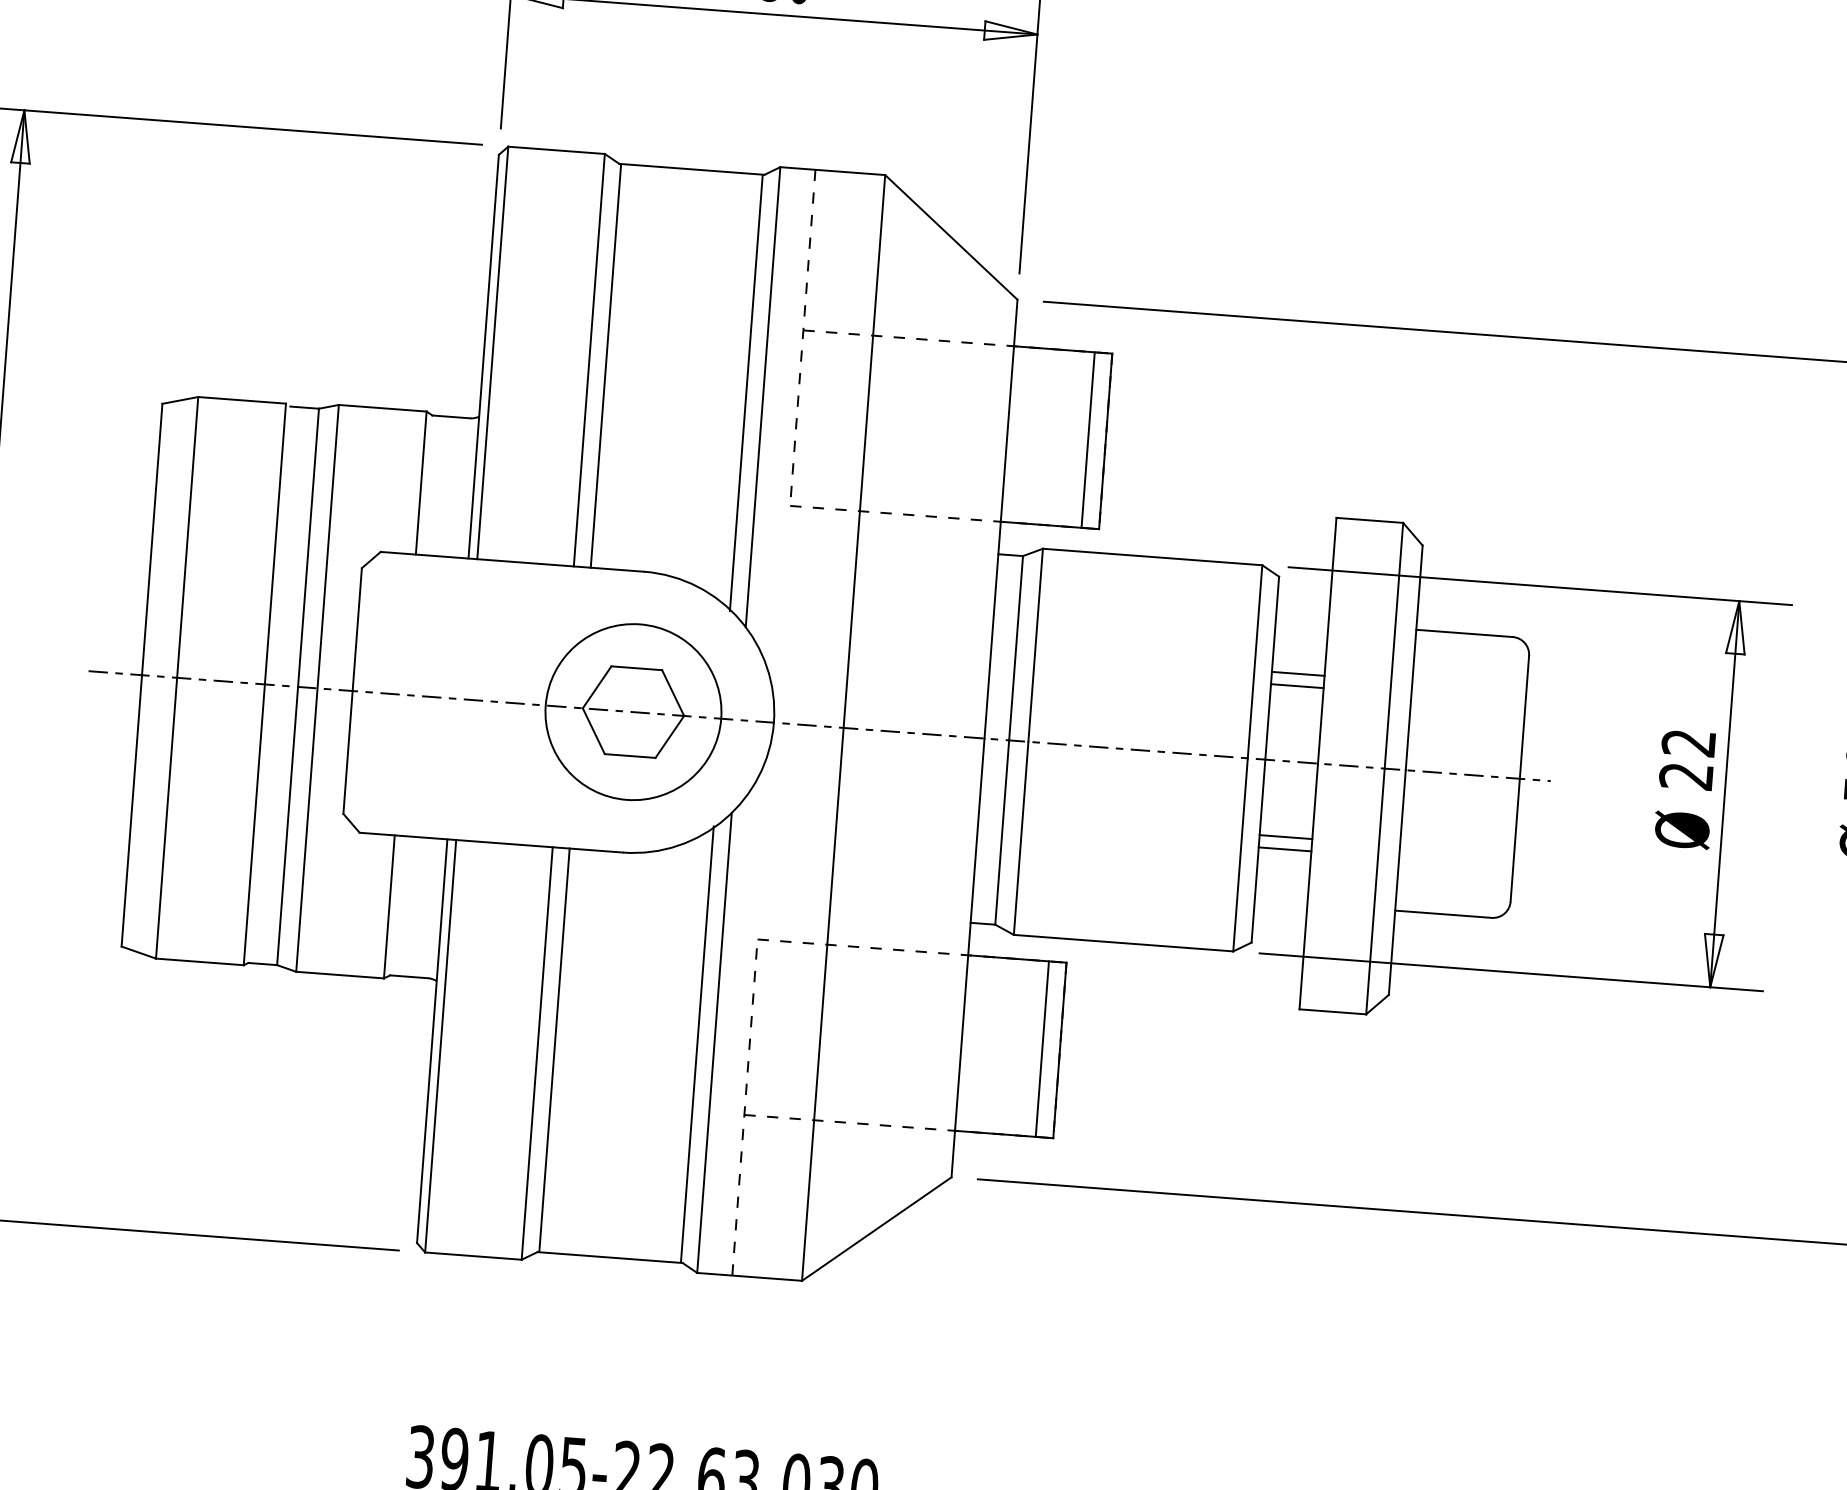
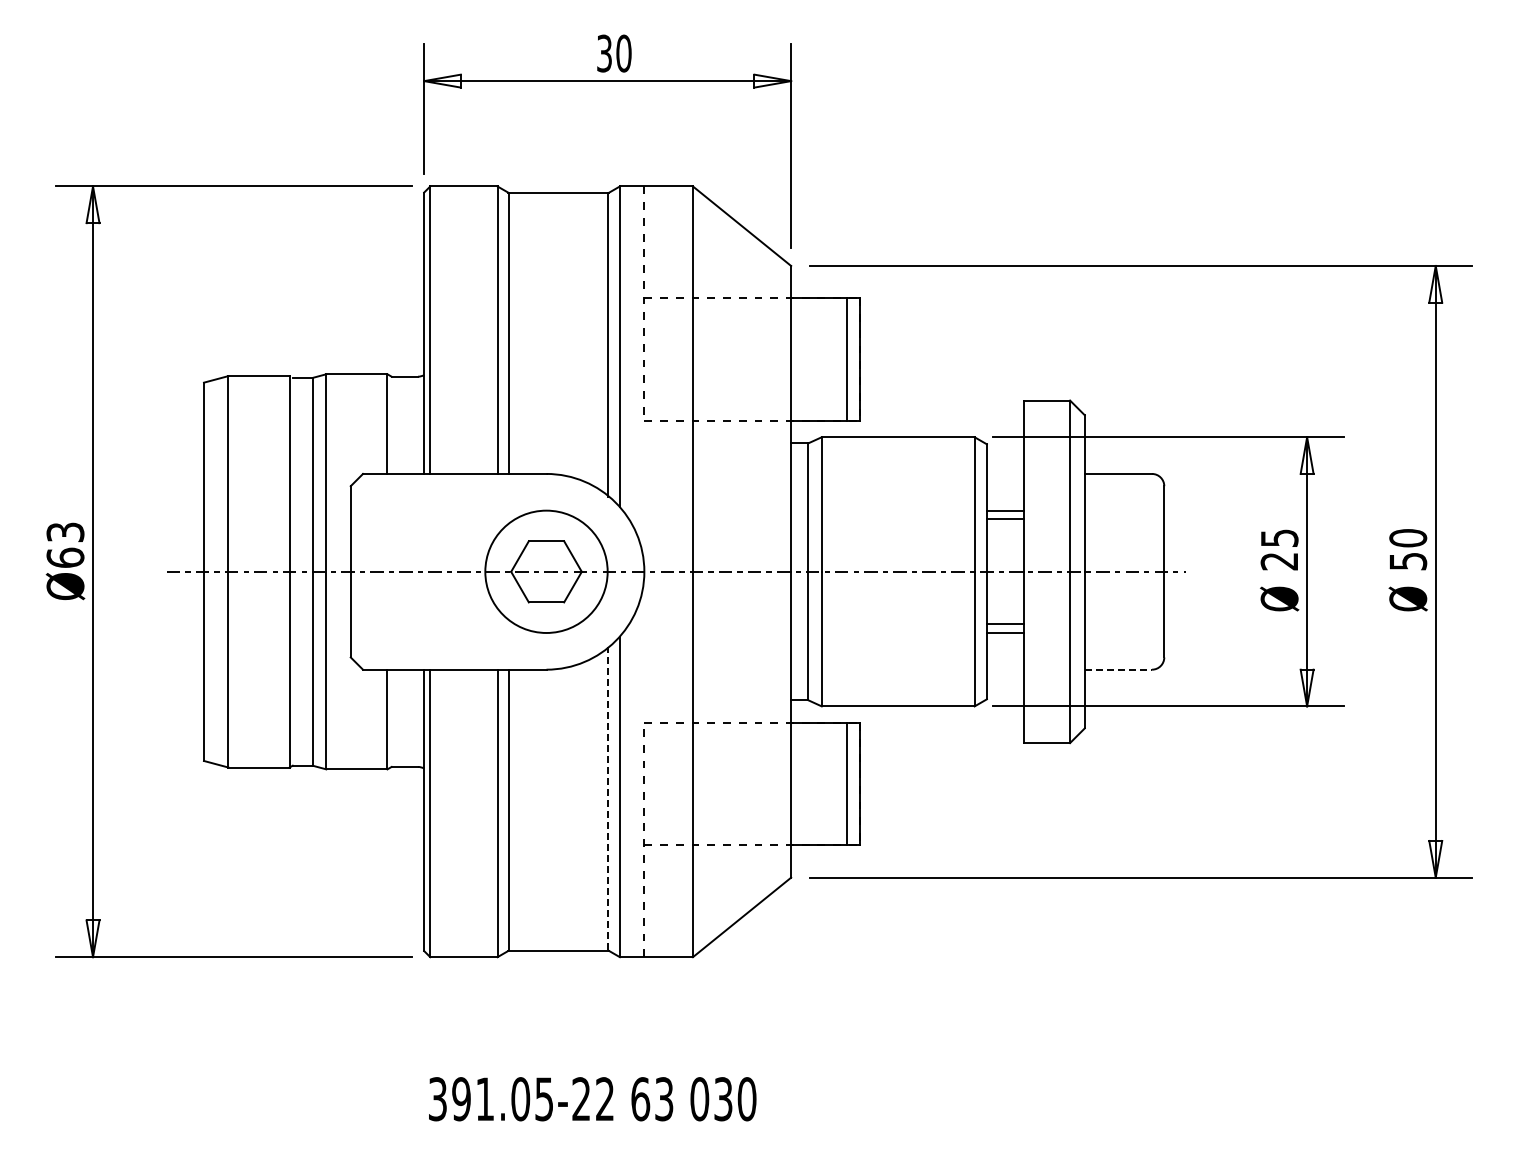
text: (1688, 743) -> (1279, 538), 22 -> 25
line: (1443, 913) -> (1118, 669), solid -> dashed
line: (697, 1044) -> (608, 798), solid -> dashed

